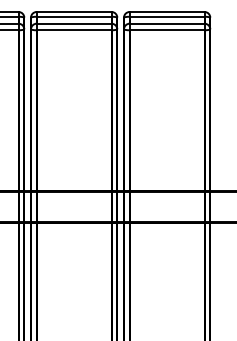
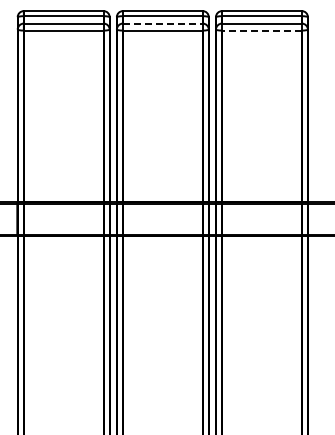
line: (73, 23) -> (162, 23), solid -> dashed
line: (166, 30) -> (261, 30), solid -> dashed

